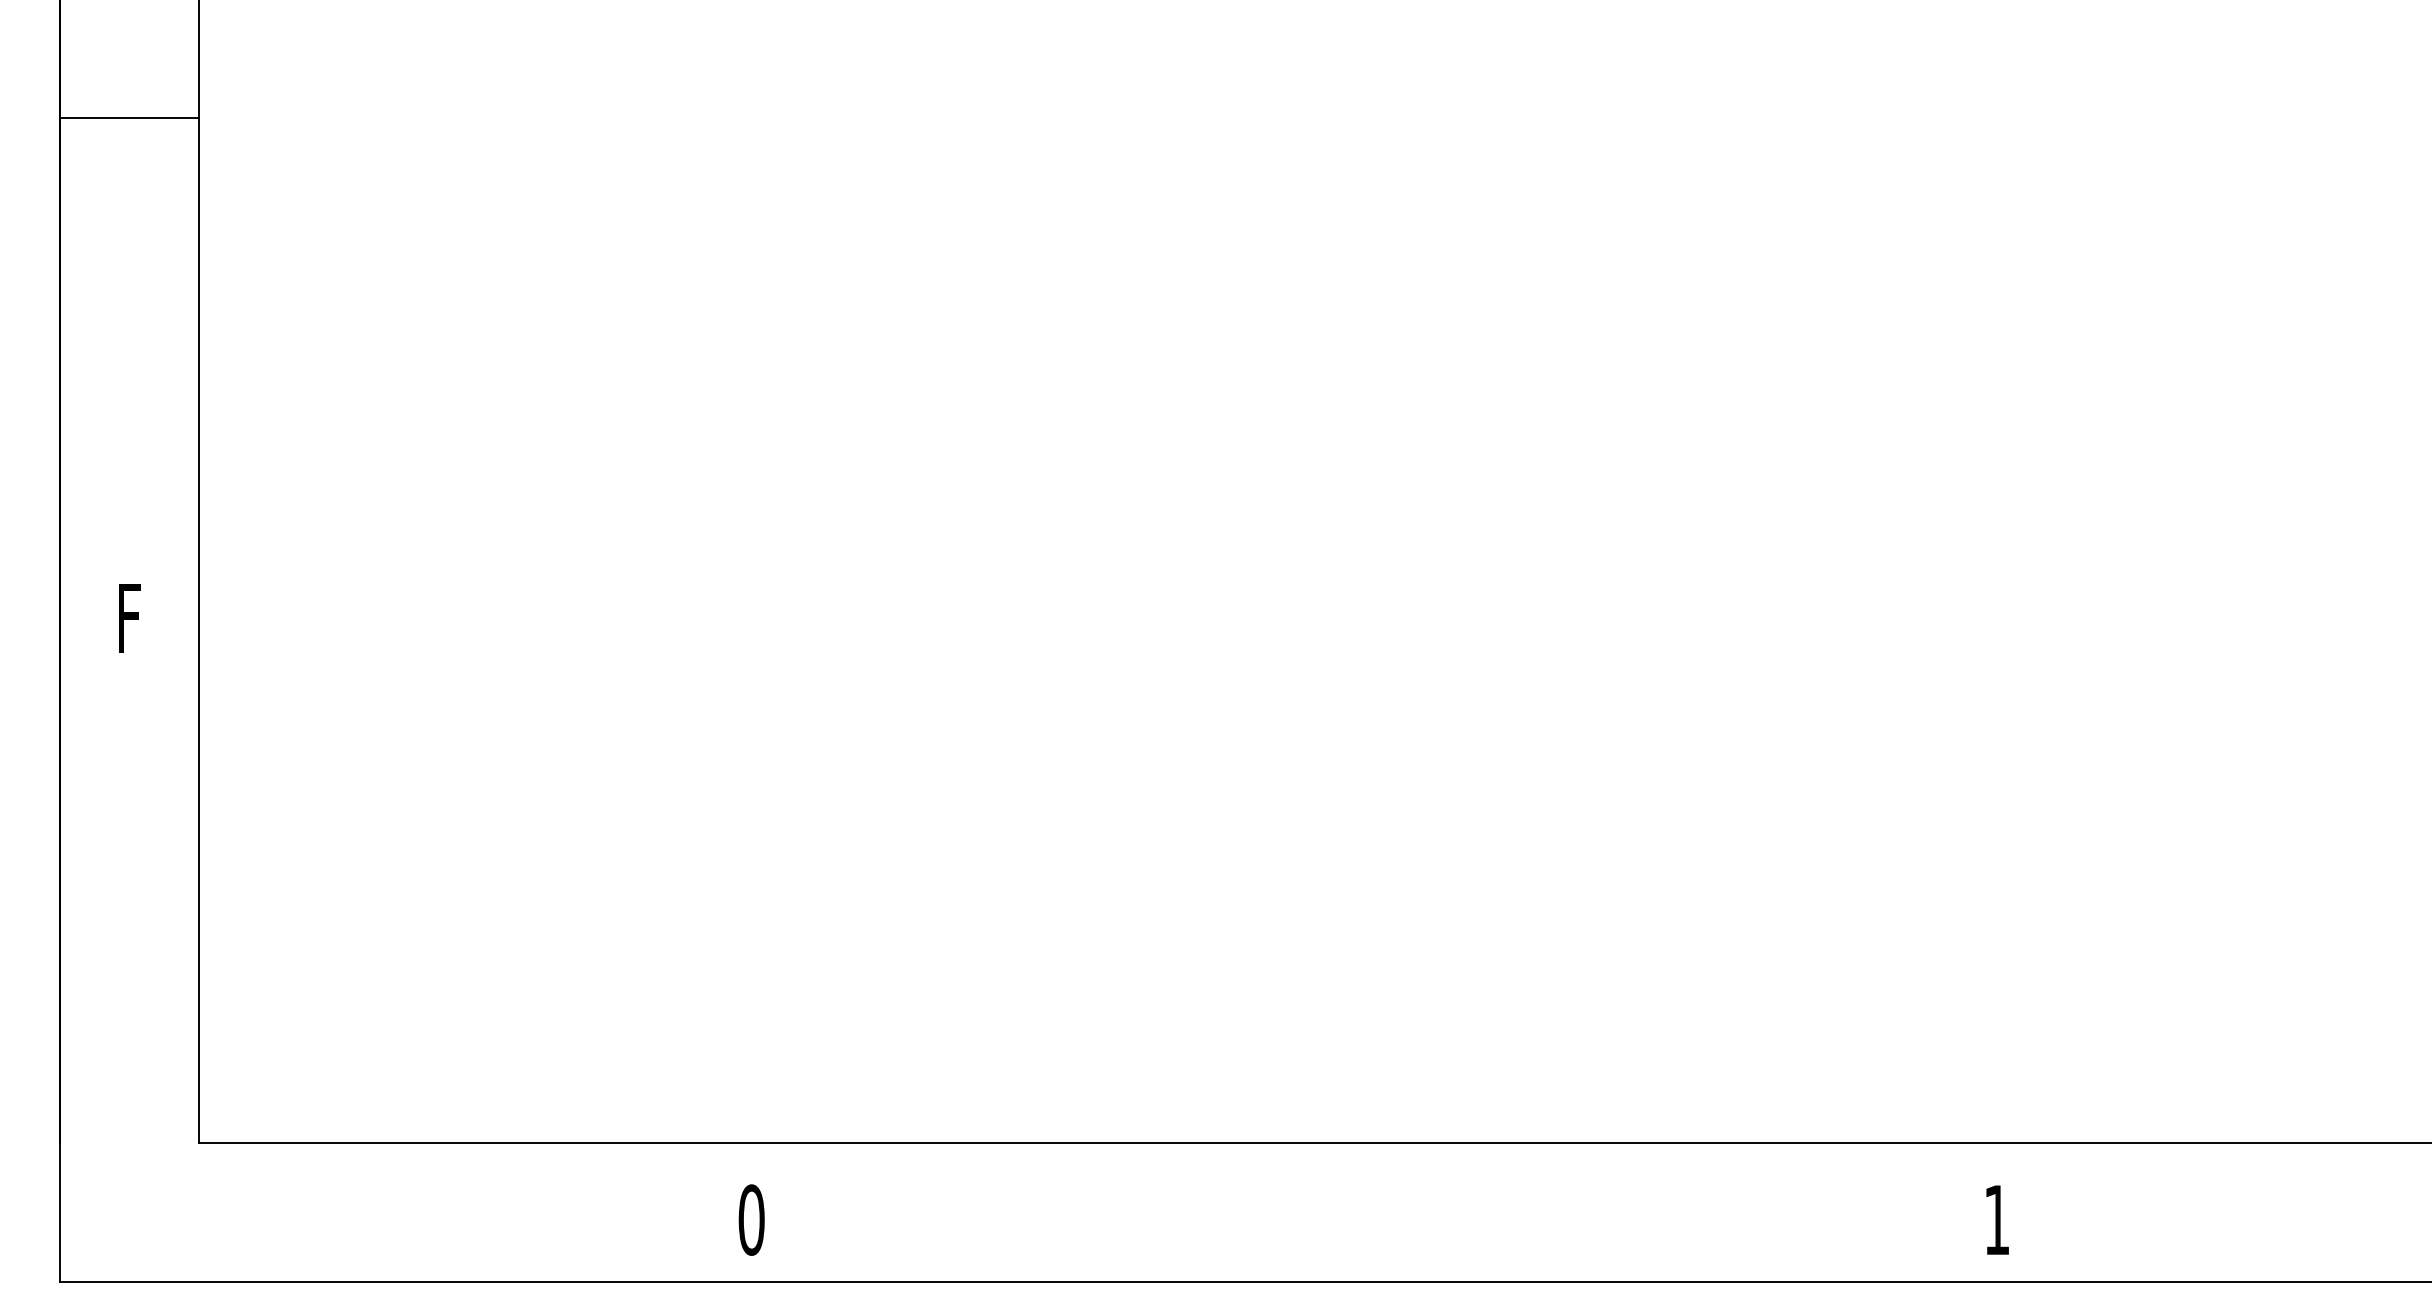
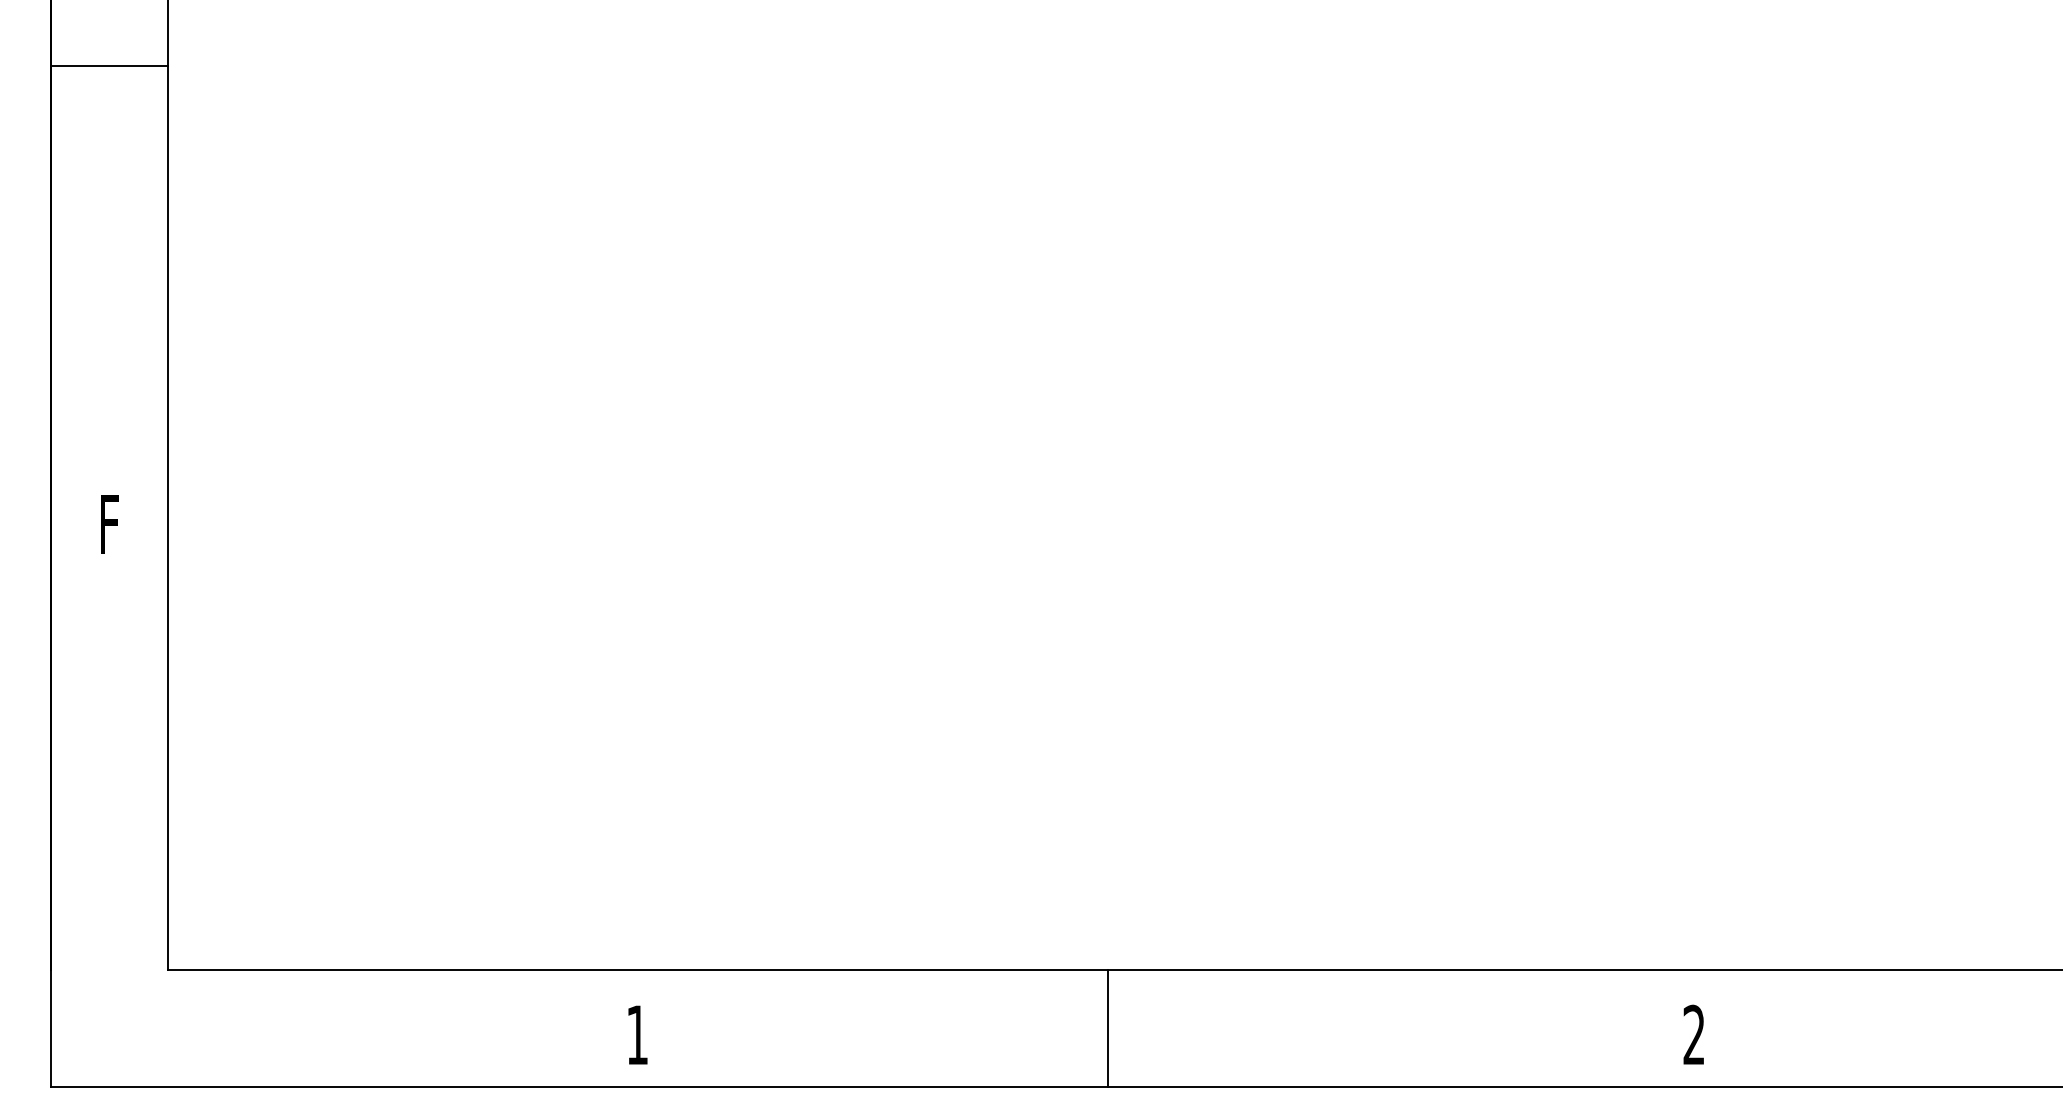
line: (129, 117) -> (109, 65), moved
line: (1305, 1212) -> (1107, 1028), added
text: (751, 1219) -> (637, 1034), 0 -> 1
text: (1996, 1219) -> (1693, 1034), 1 -> 2

